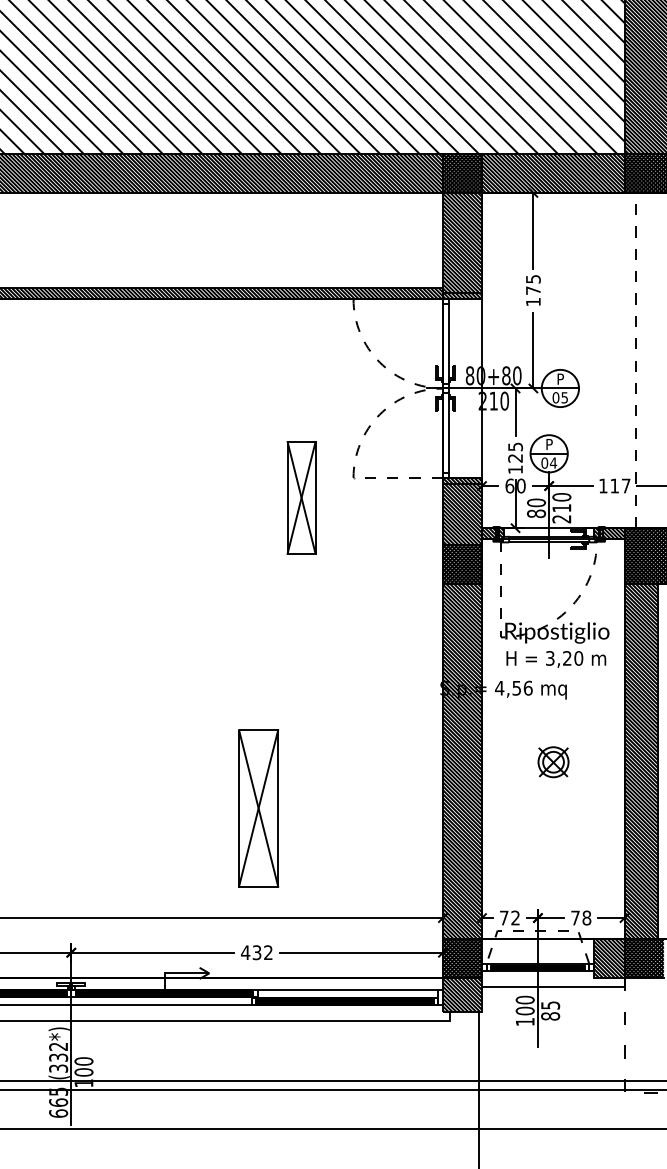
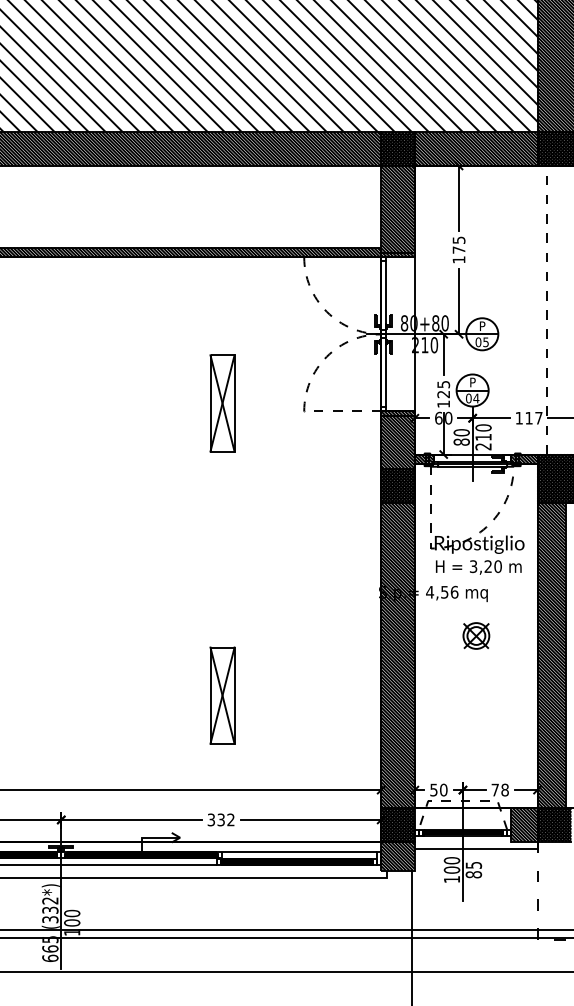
part: (301, 497) -> (222, 403), moved
part: (553, 761) -> (476, 635), moved
part: (258, 808) -> (222, 695), size x0.71
text: (509, 917) -> (438, 789), 72 -> 50
text: (245, 952) -> (211, 819), 432 -> 332

